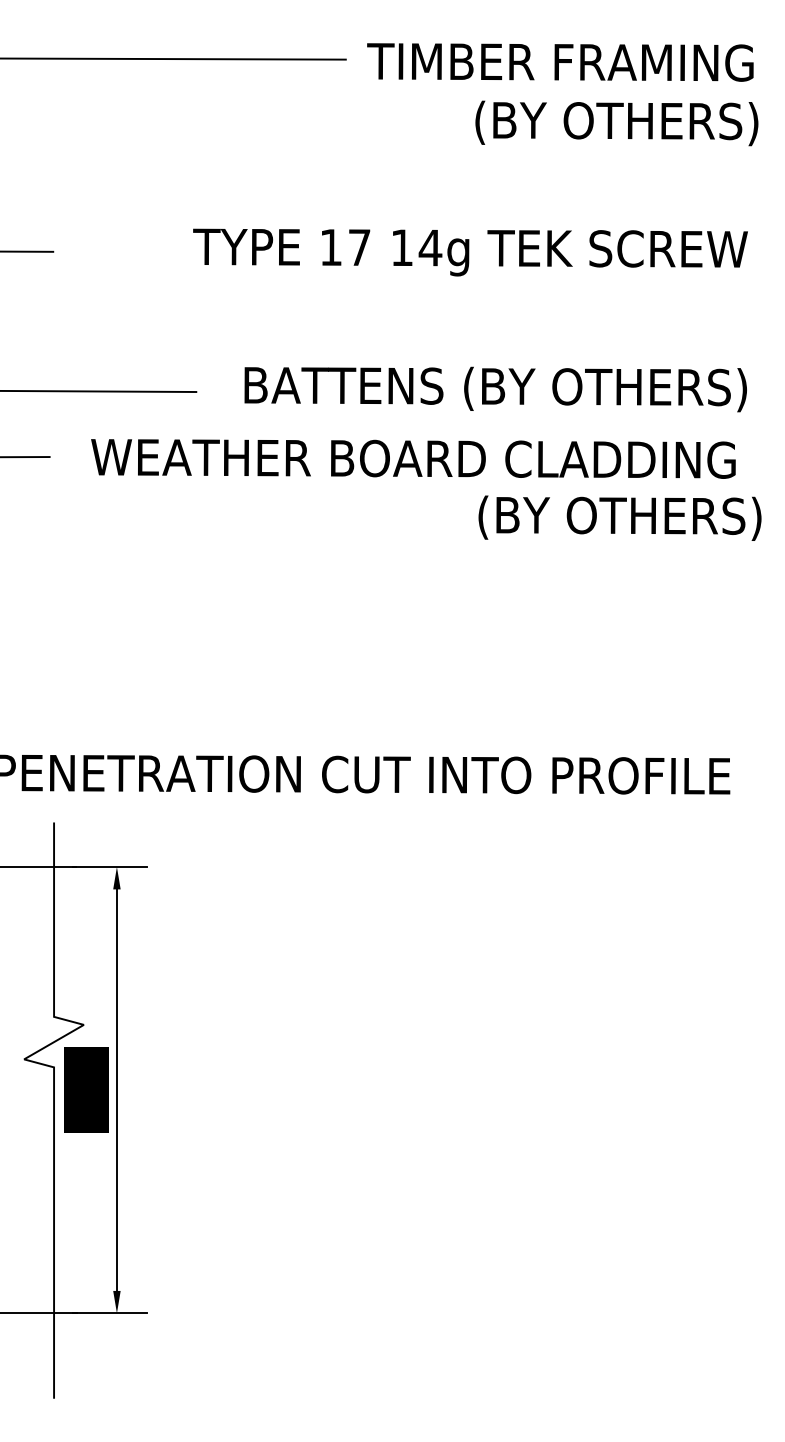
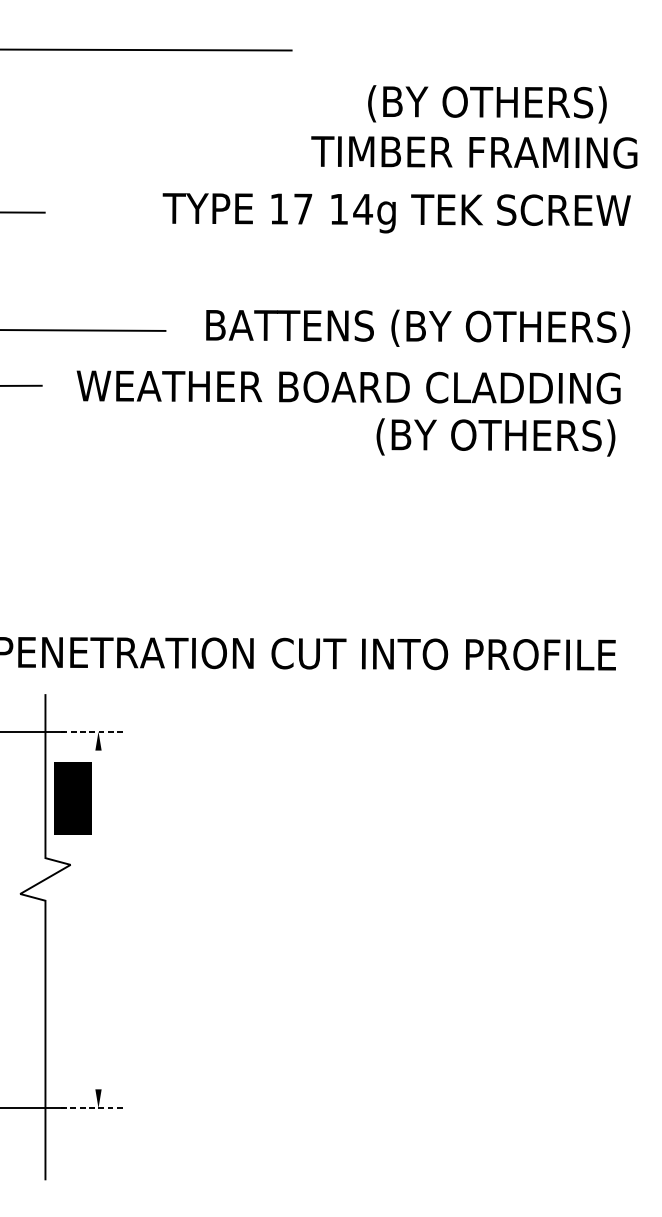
text: (560, 62) -> (474, 152), moved
text: (616, 123) -> (487, 104), moved
text: (619, 517) -> (495, 436), moved
line: (109, 866) -> (92, 731), solid -> dashed
text: (86, 1089) -> (72, 797), moved
line: (116, 1089) -> (98, 919), removed
line: (110, 1313) -> (93, 1108), solid -> dashed

